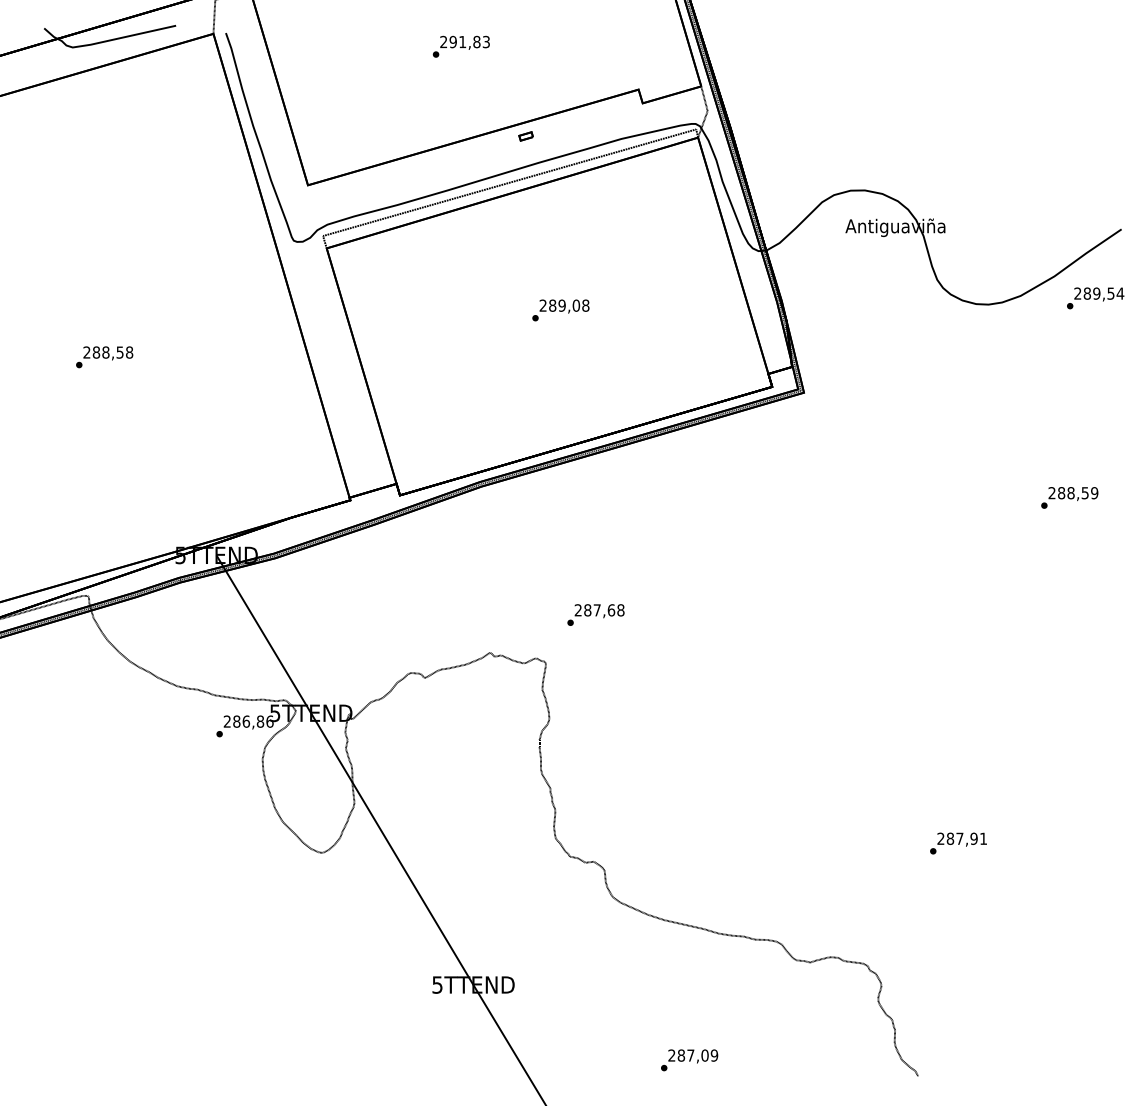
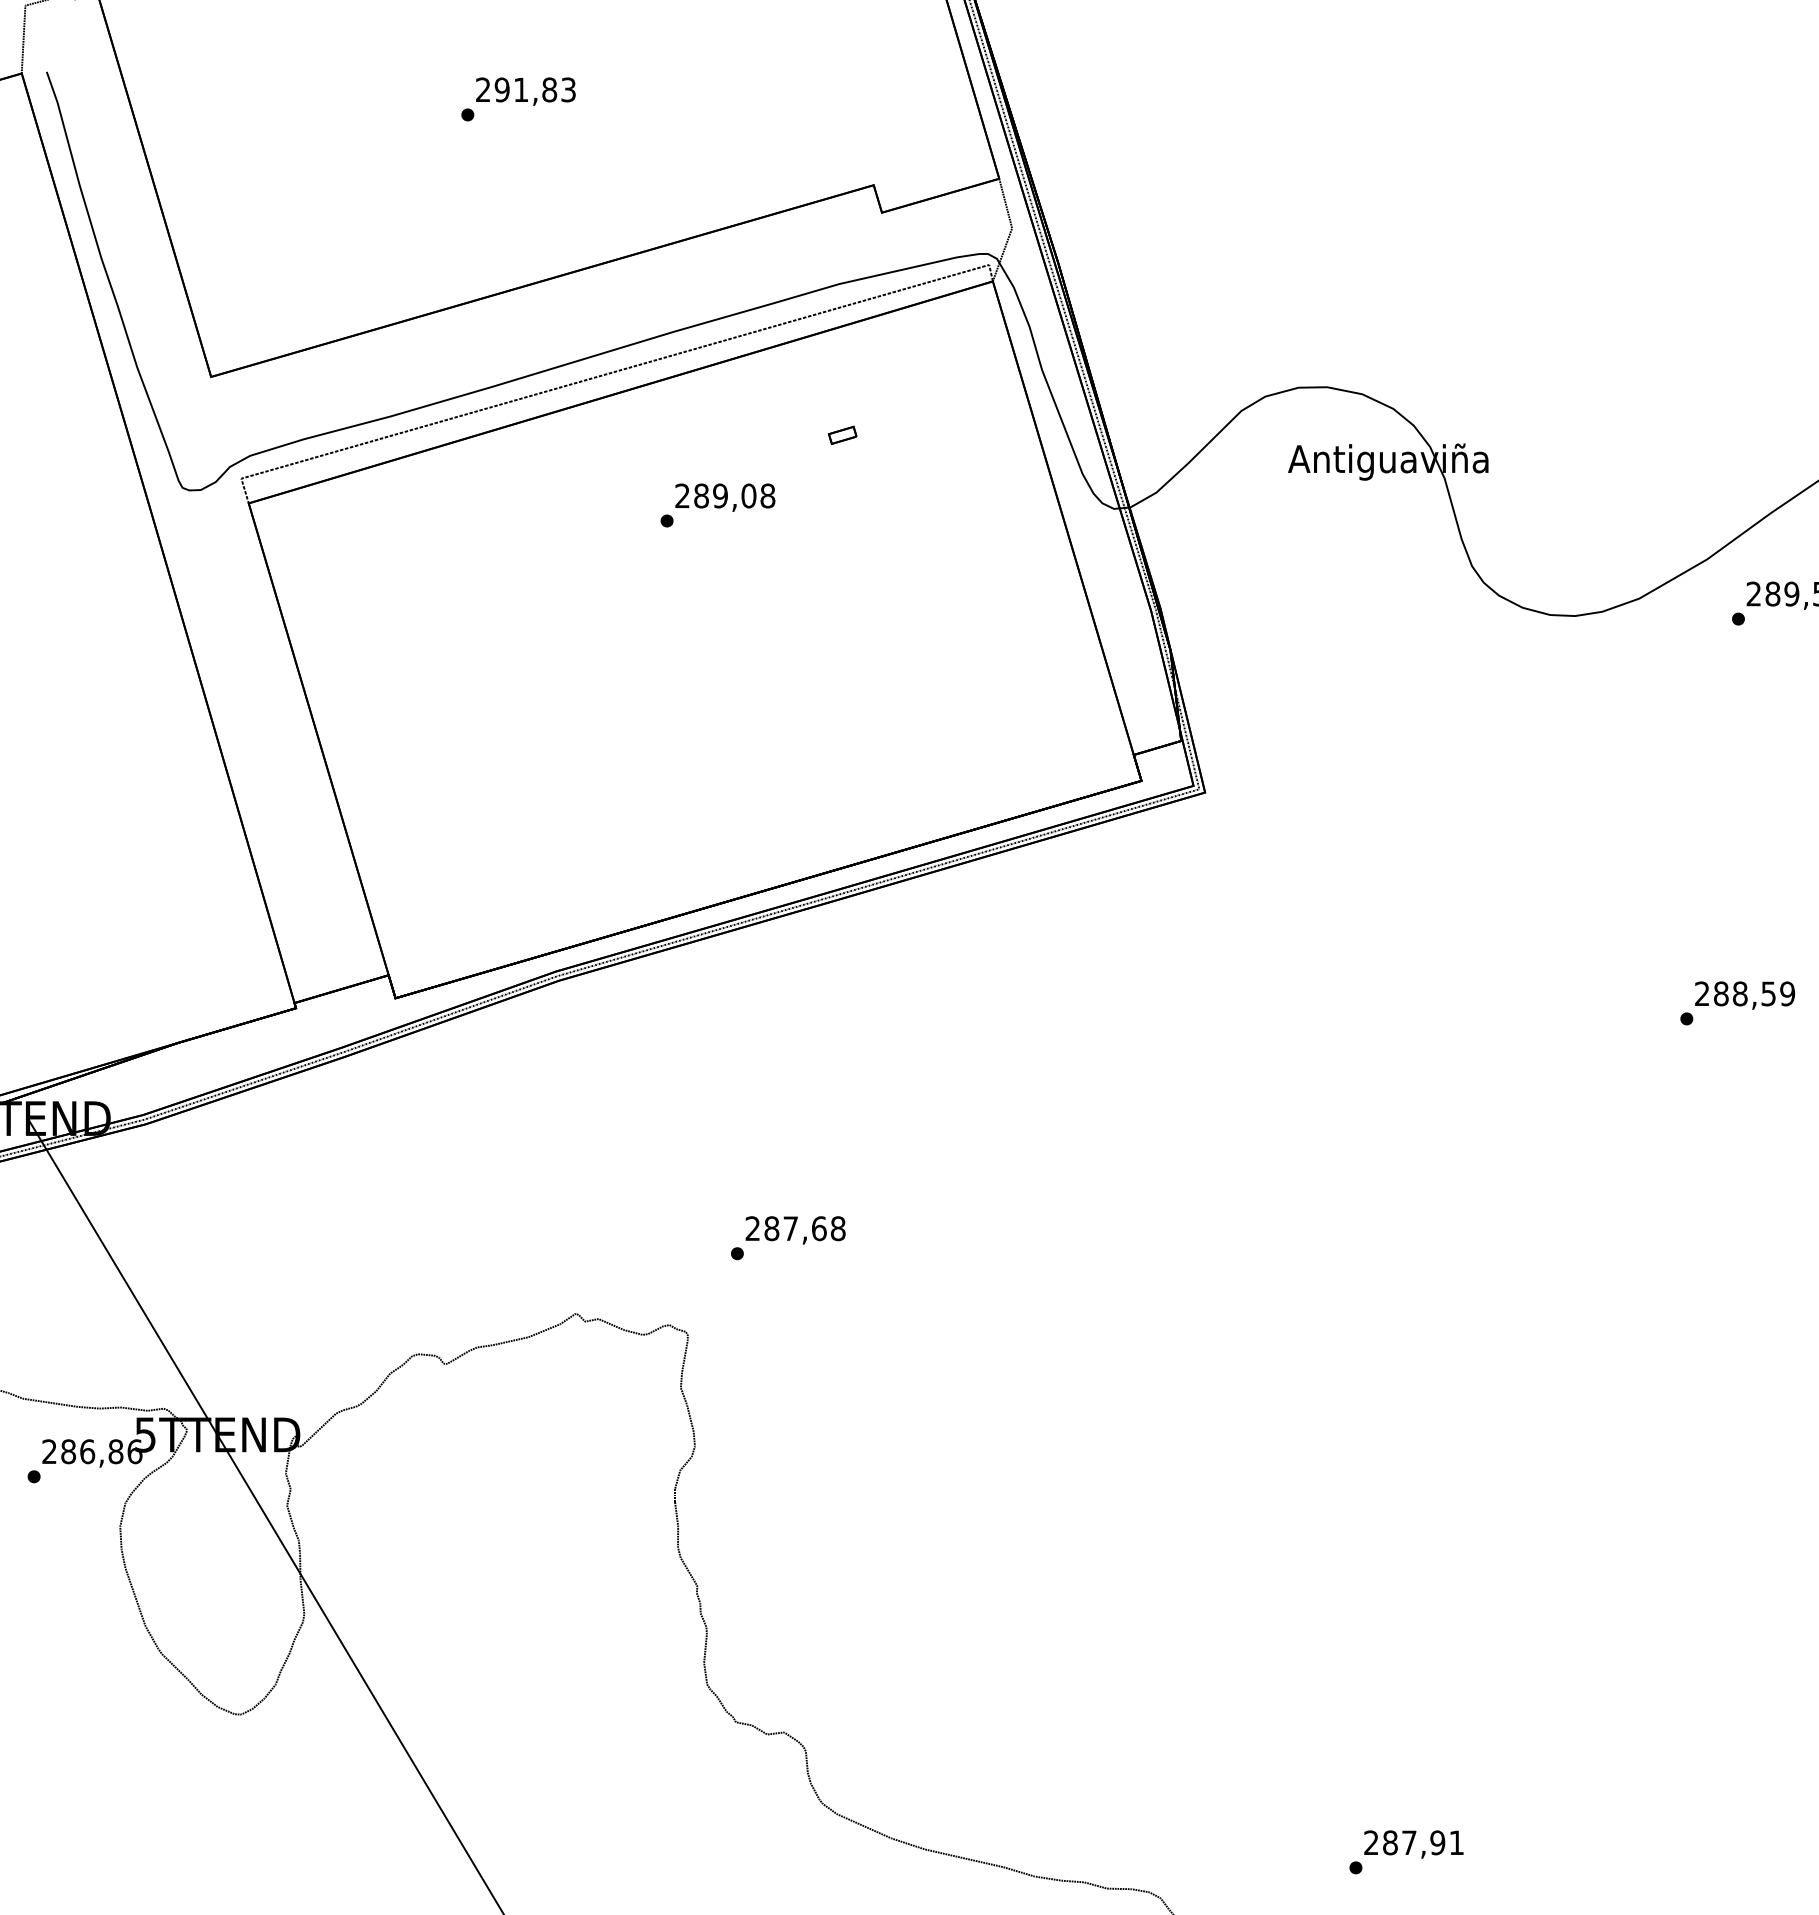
part: (525, 136) -> (841, 435), moved
text: (560, 310) -> (717, 505), moved
text: (958, 843) -> (1406, 1852), moved

